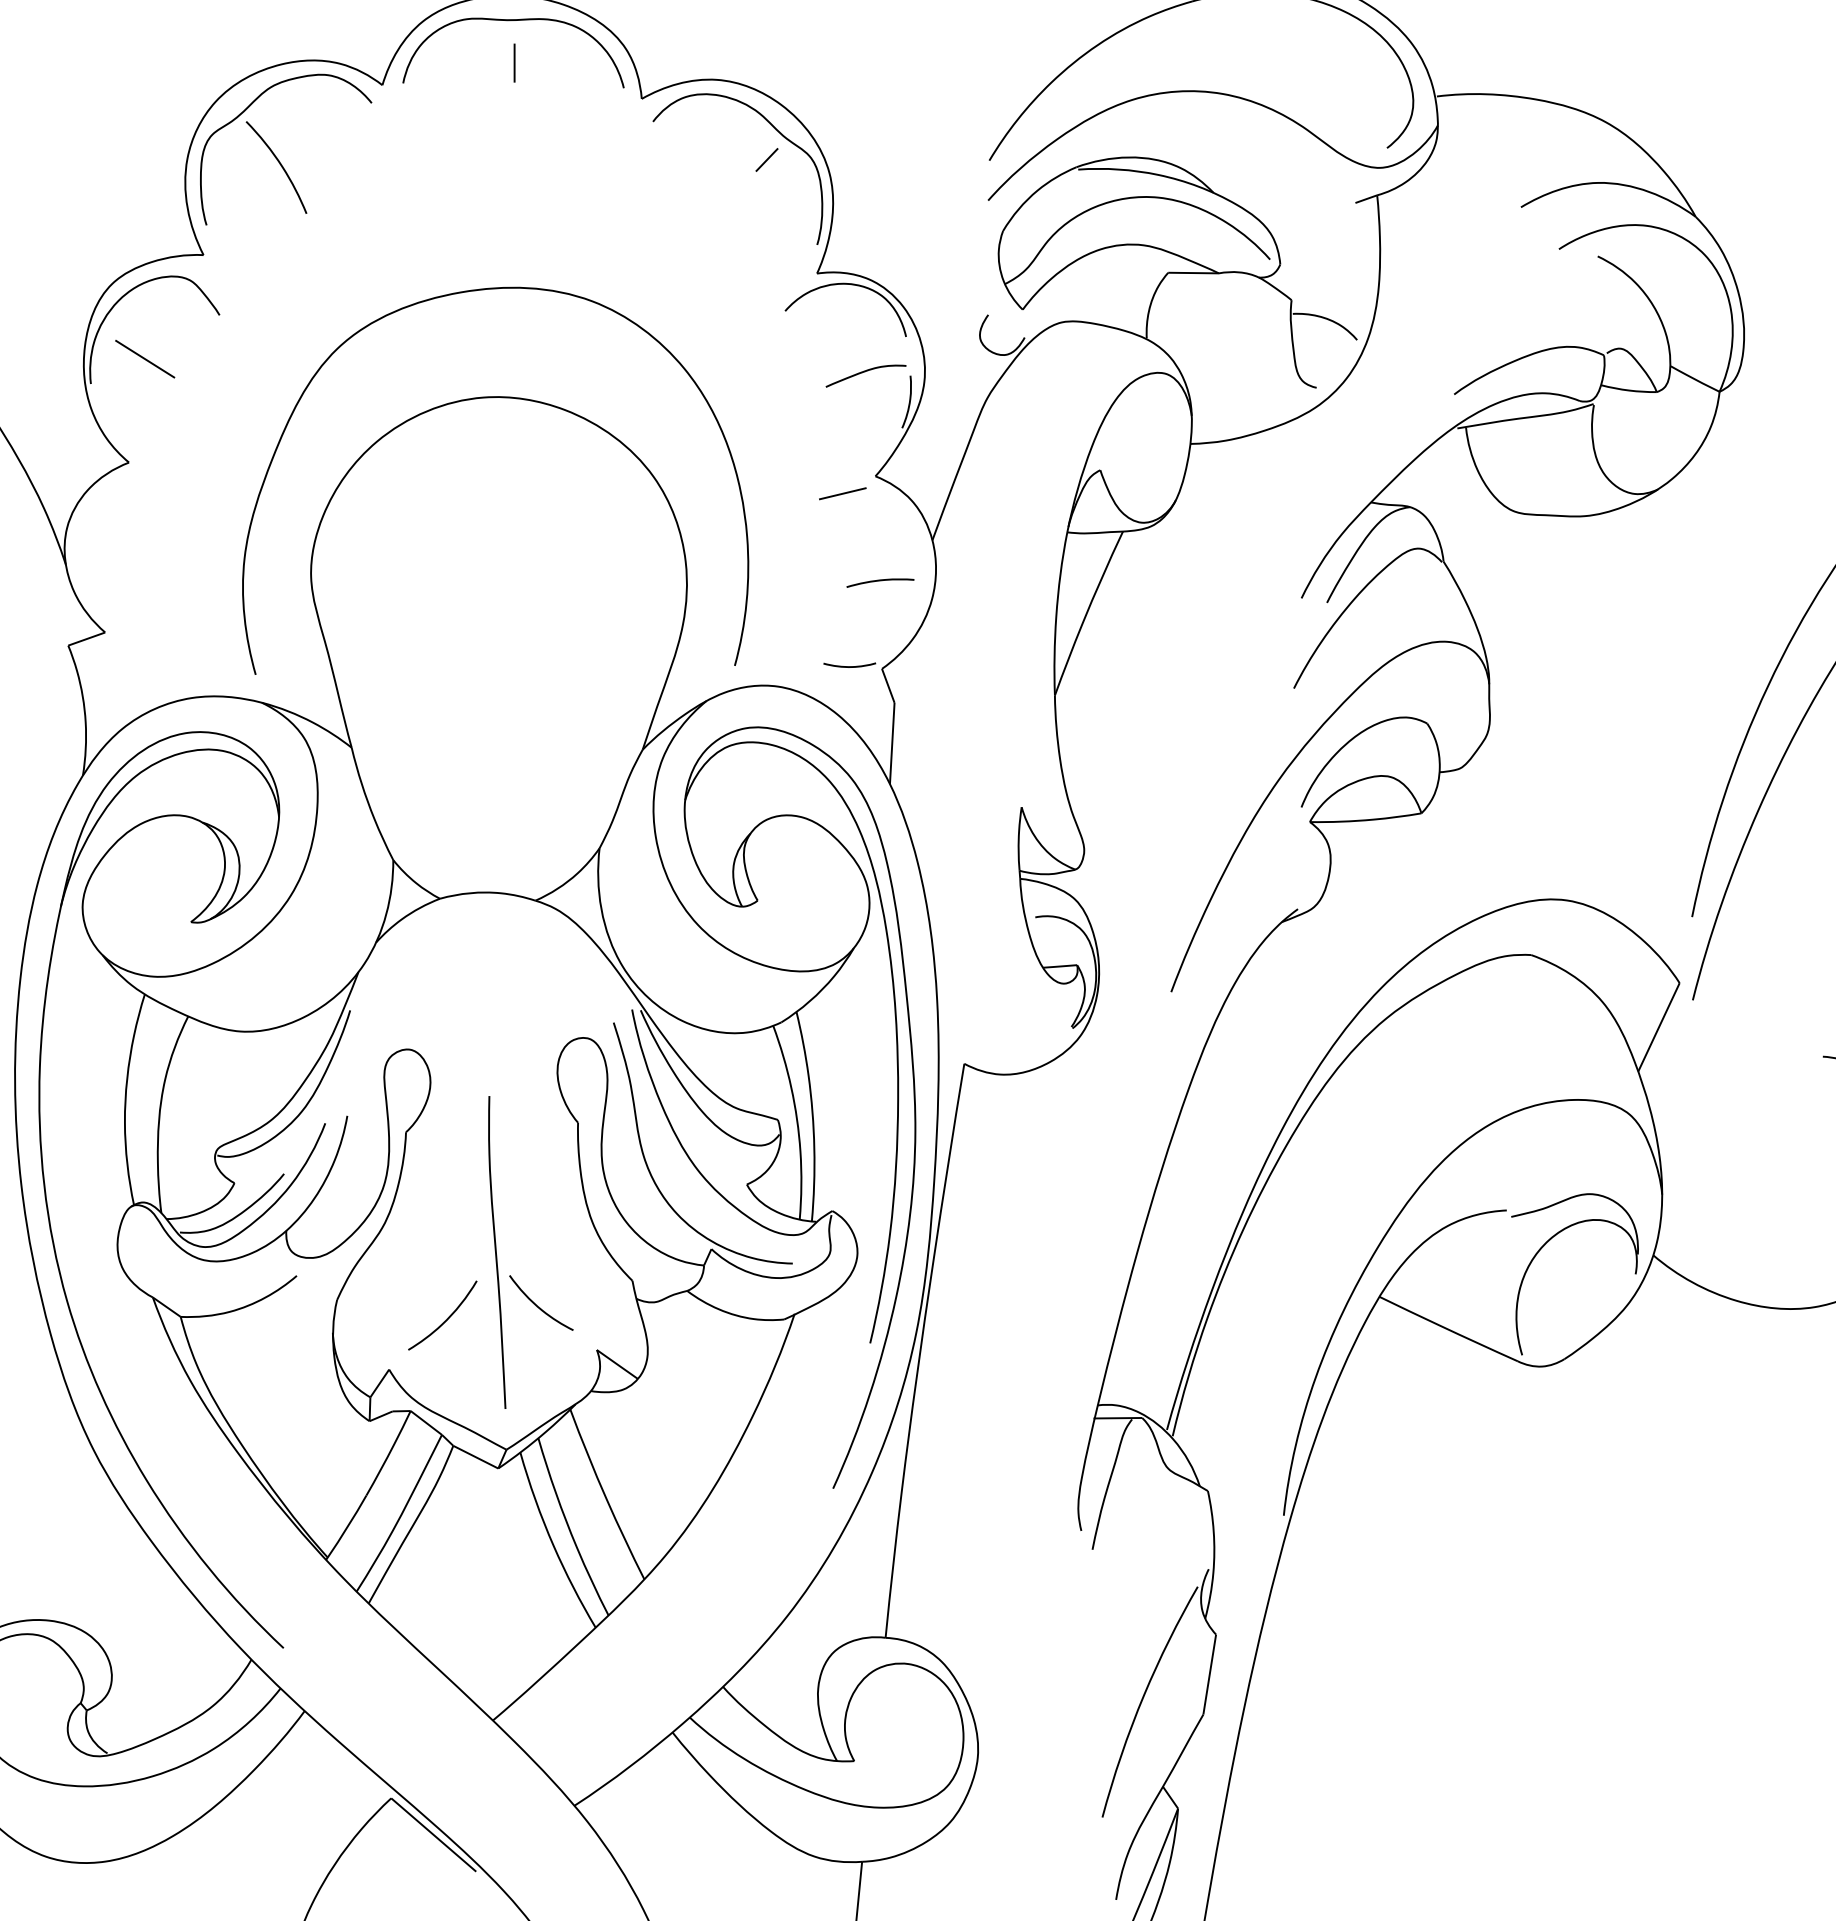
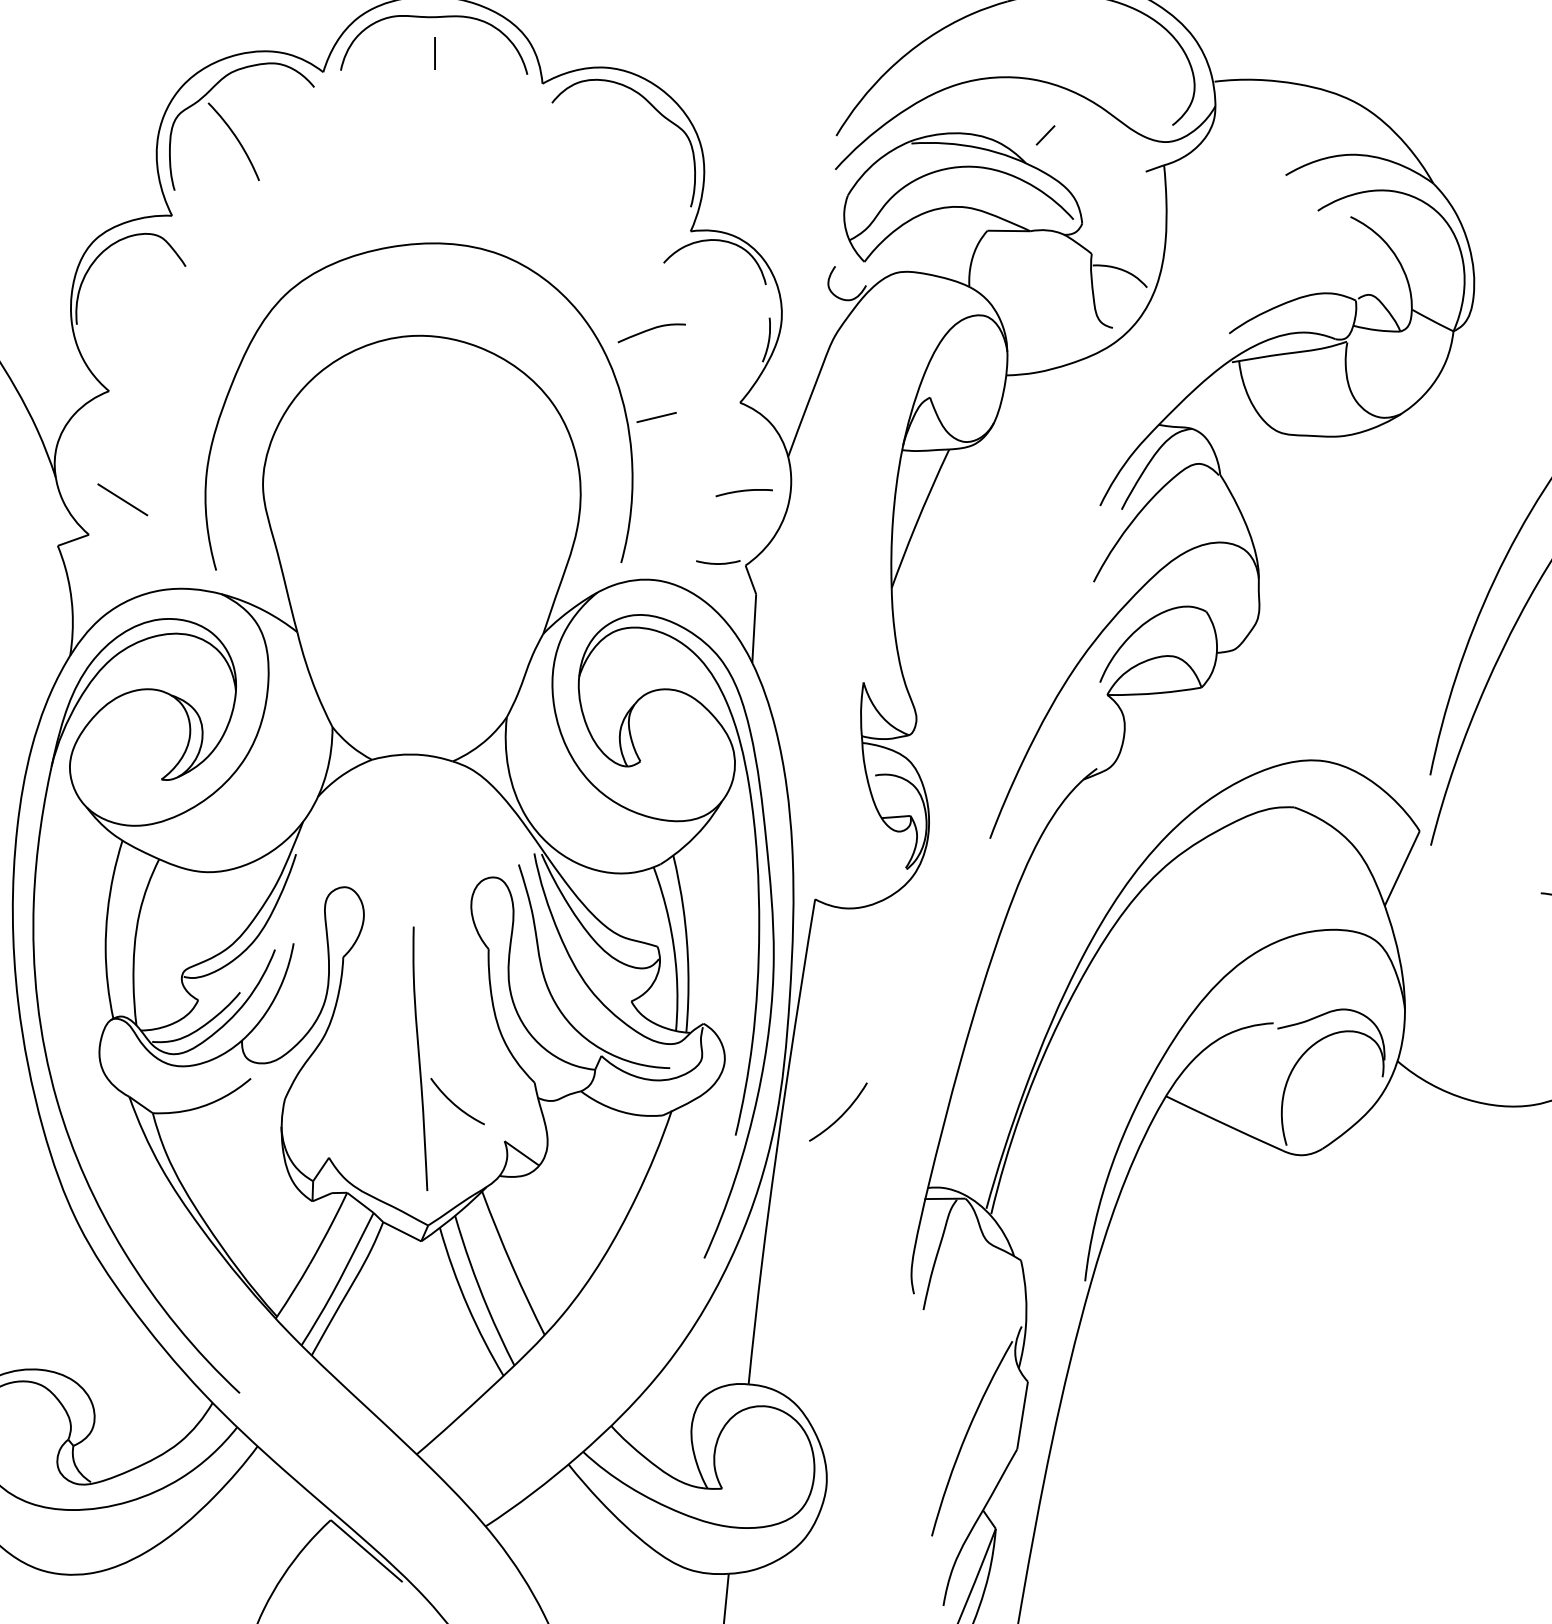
line: (766, 159) -> (1045, 134), moved
line: (145, 359) -> (123, 500), moved
curve: (865, 372) -> (651, 330), moved
line: (842, 493) -> (656, 417), moved
curve: (446, 1318) -> (841, 1114), moved

